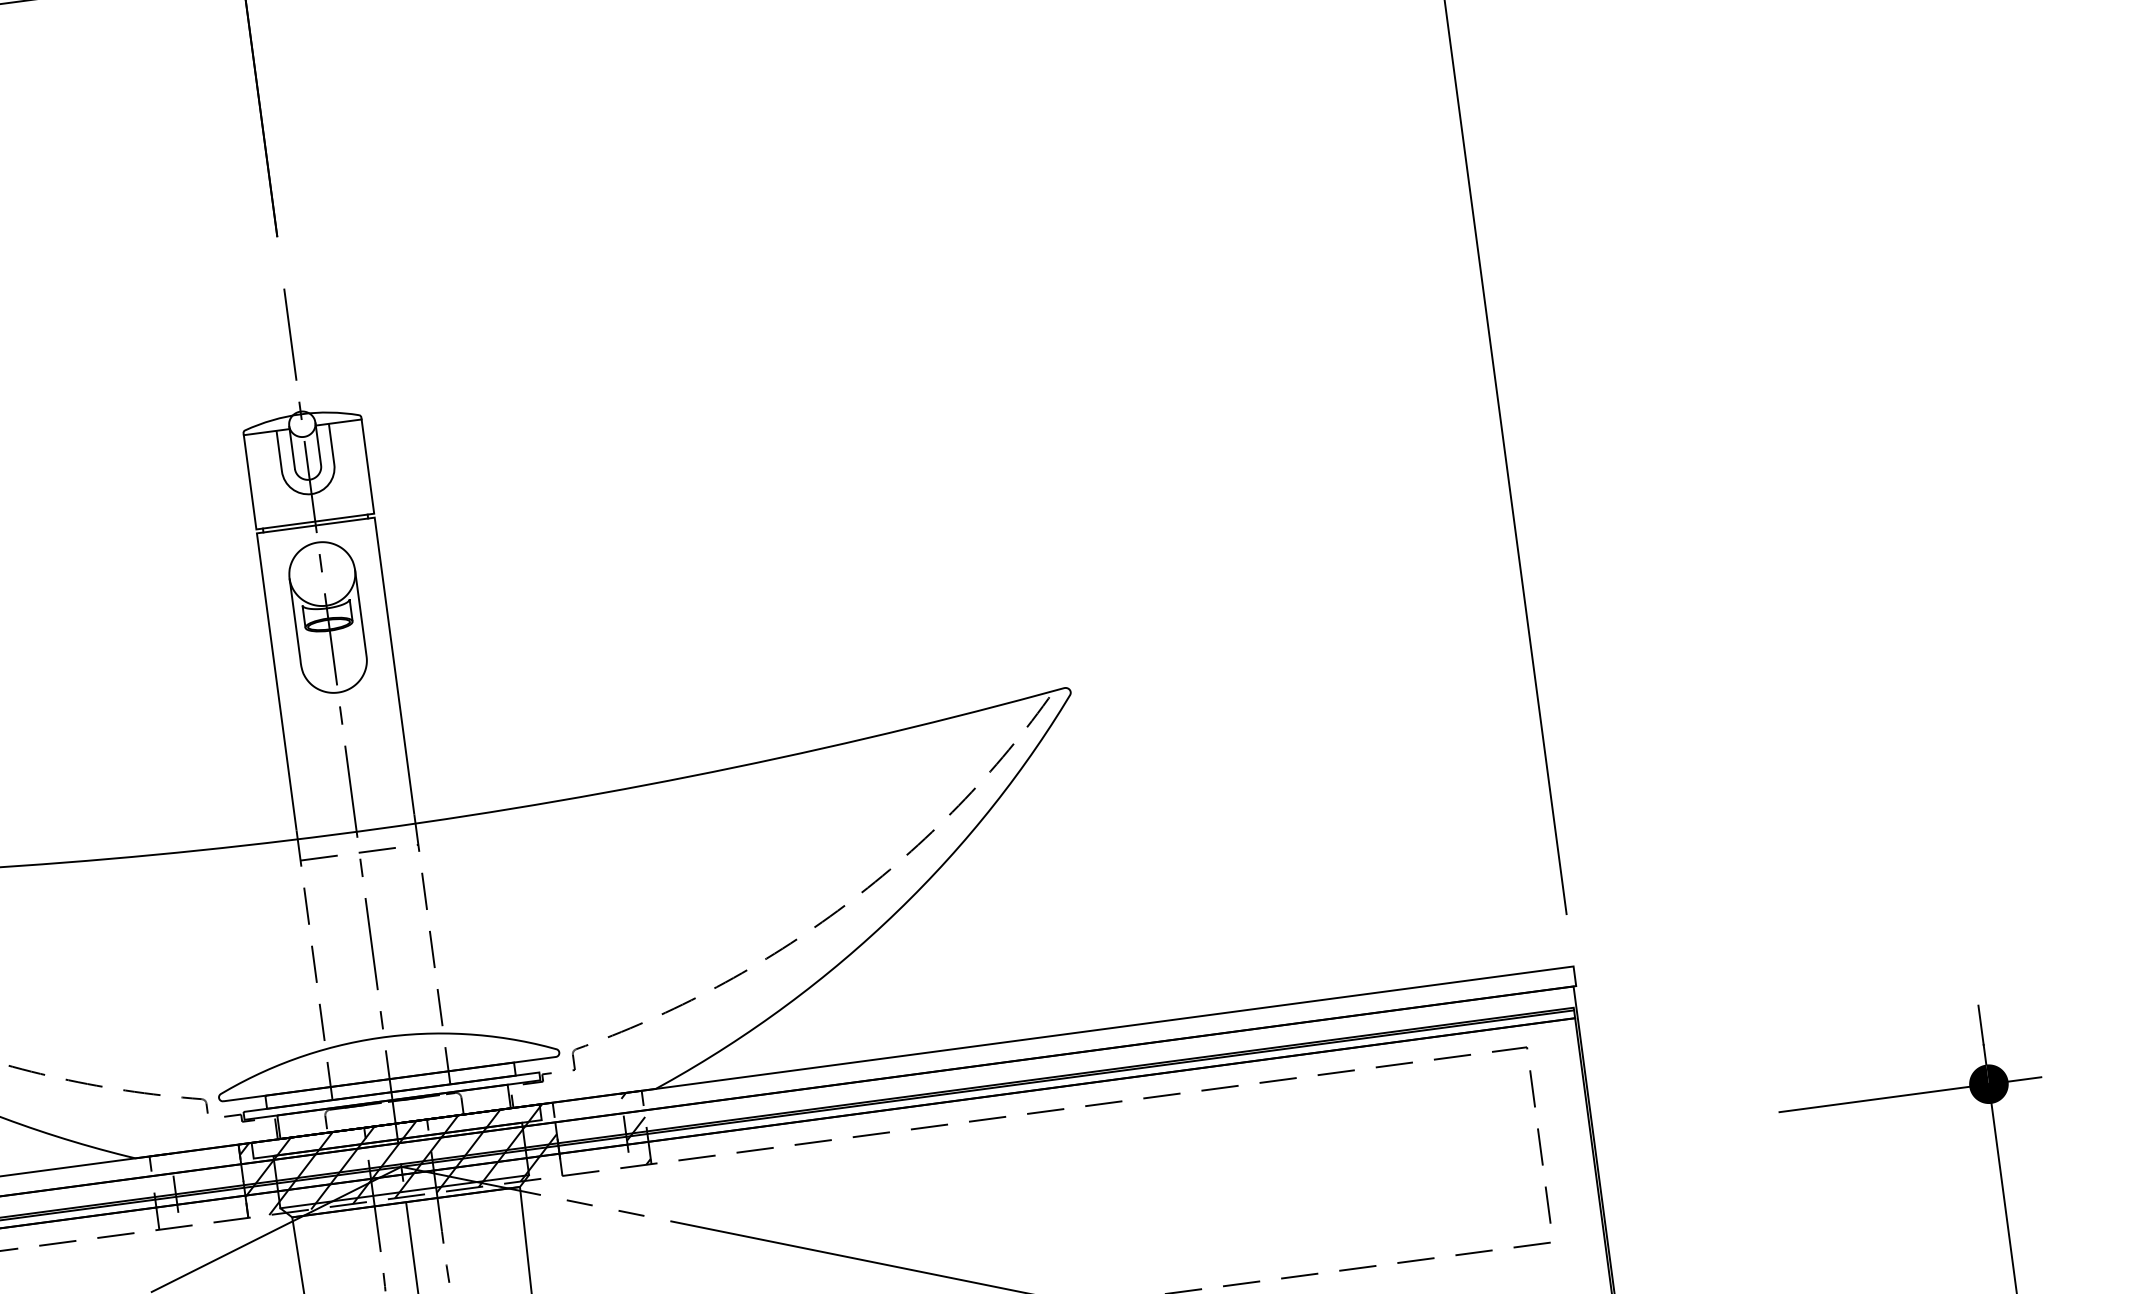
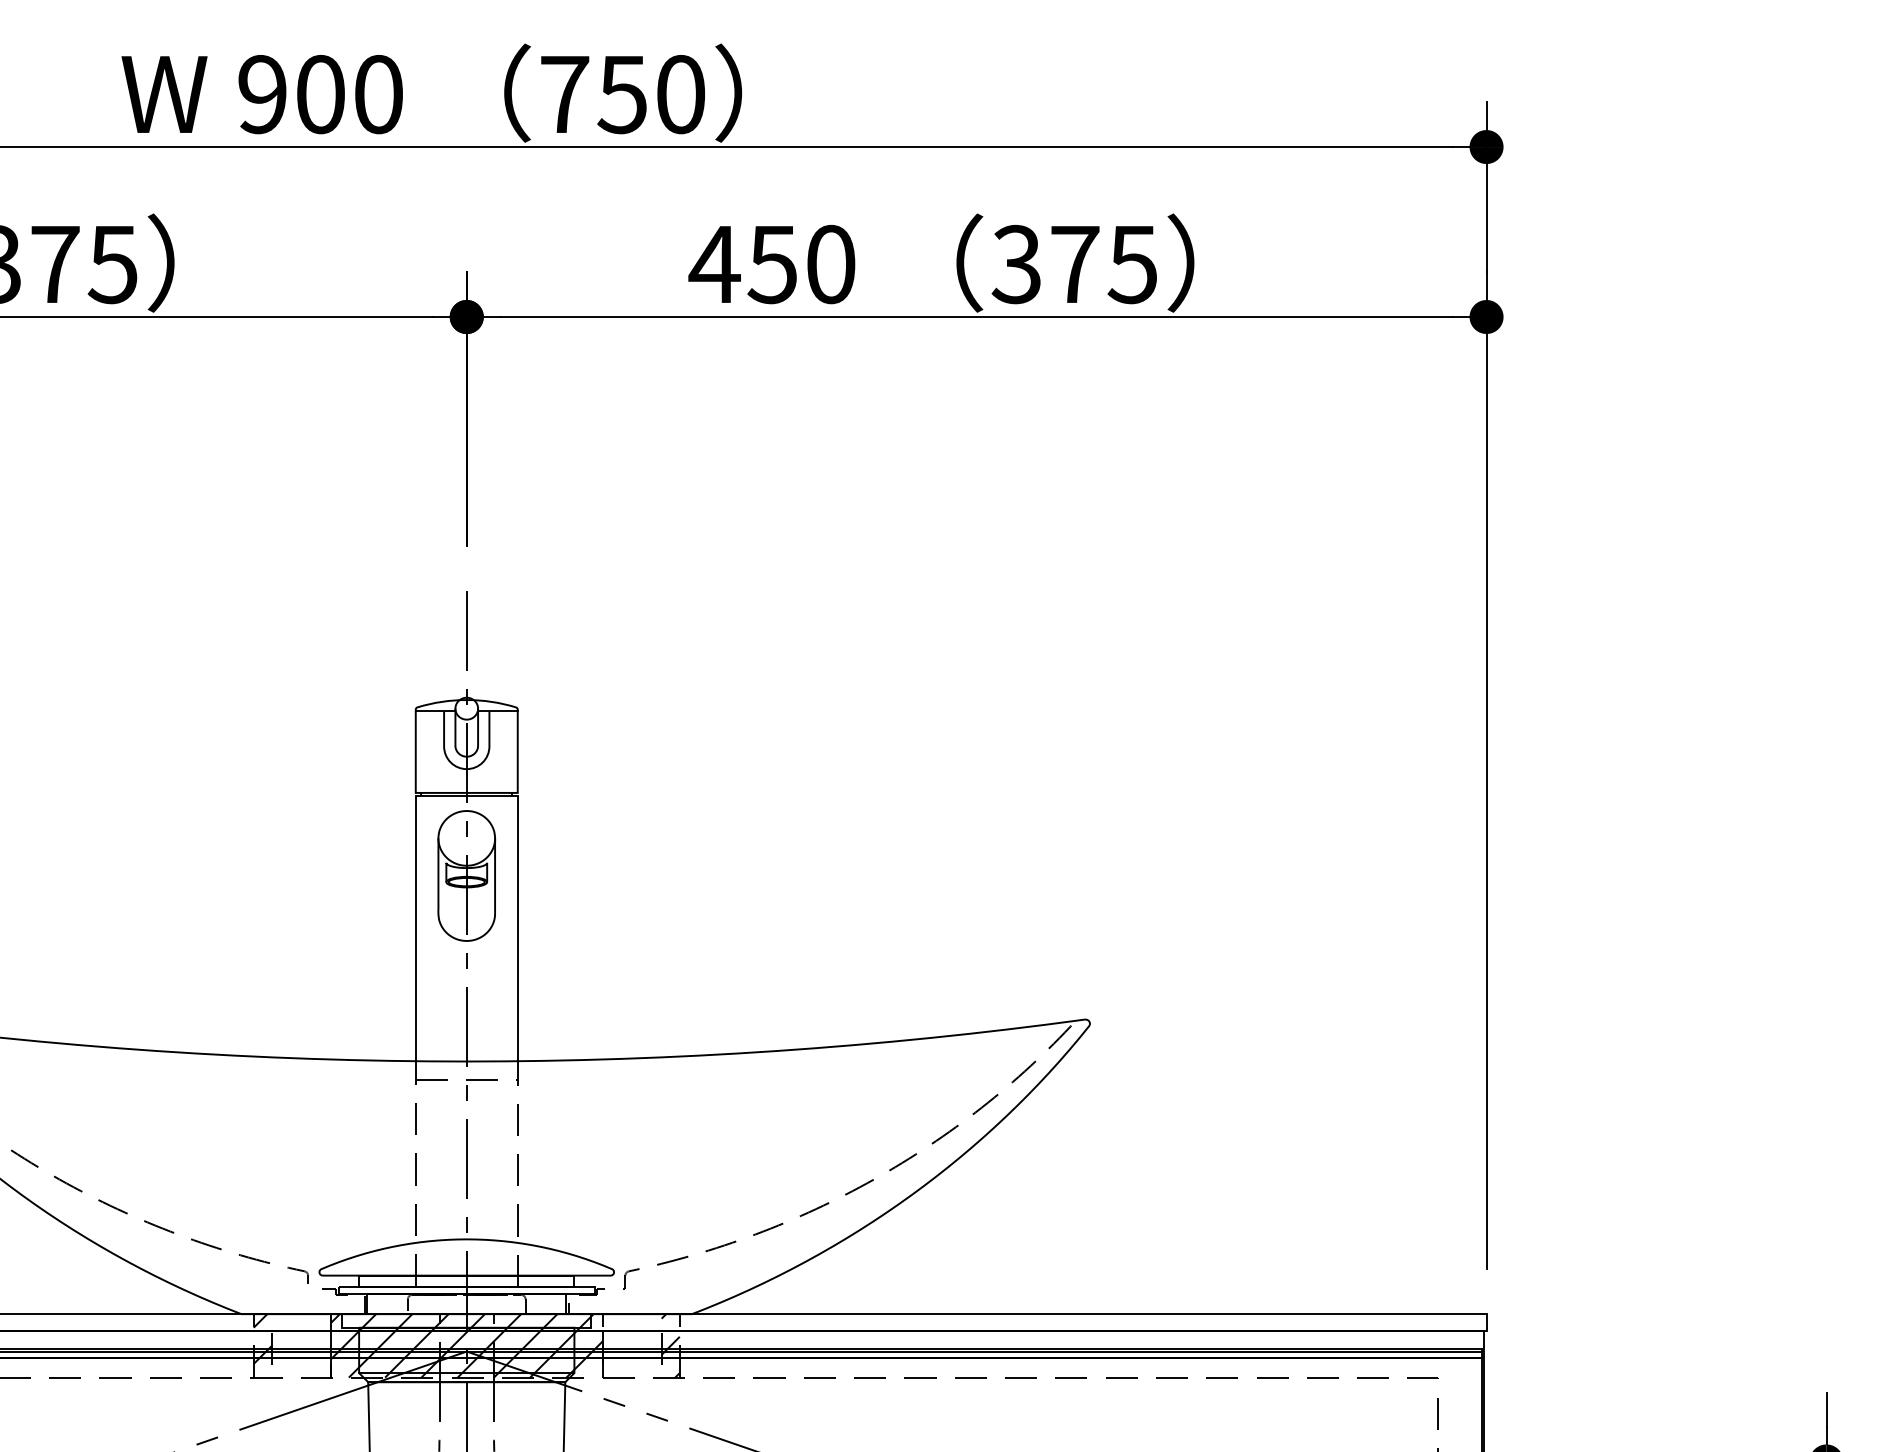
hatch: (163, 1184) -> (262, 1339), added

